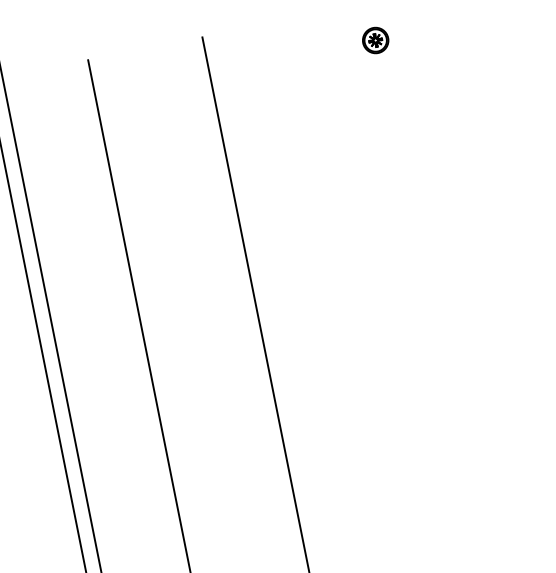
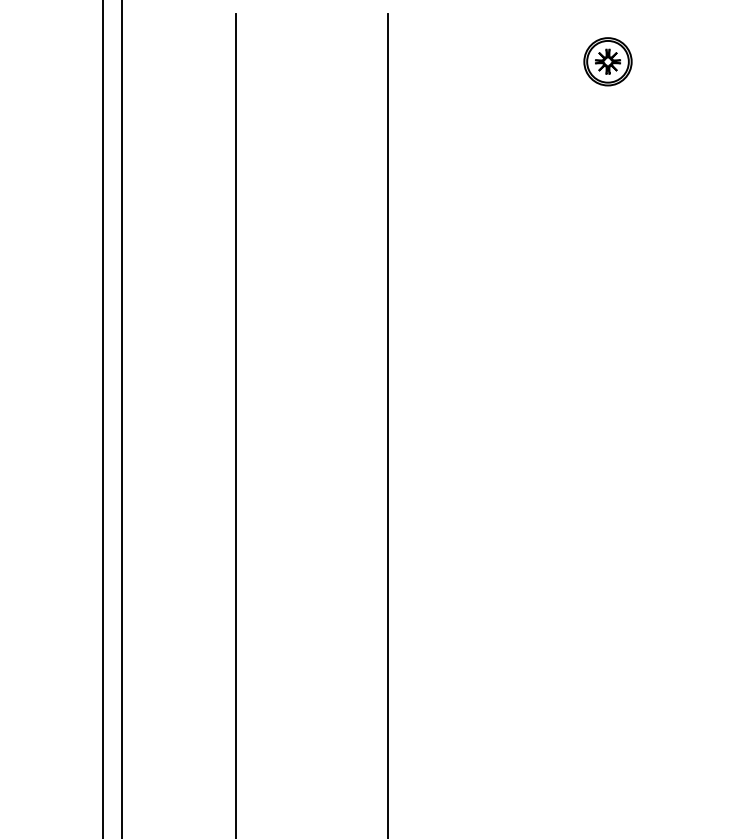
part: (375, 40) -> (607, 61), size x1.43

